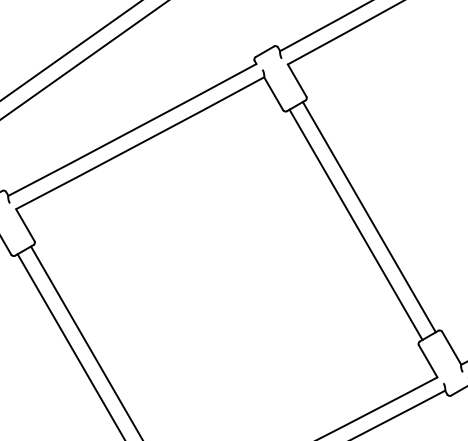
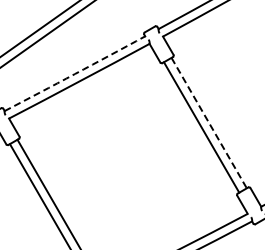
arc: (133, 131) -> (75, 74), solid -> dashed
line: (369, 217) -> (209, 123), solid -> dashed

